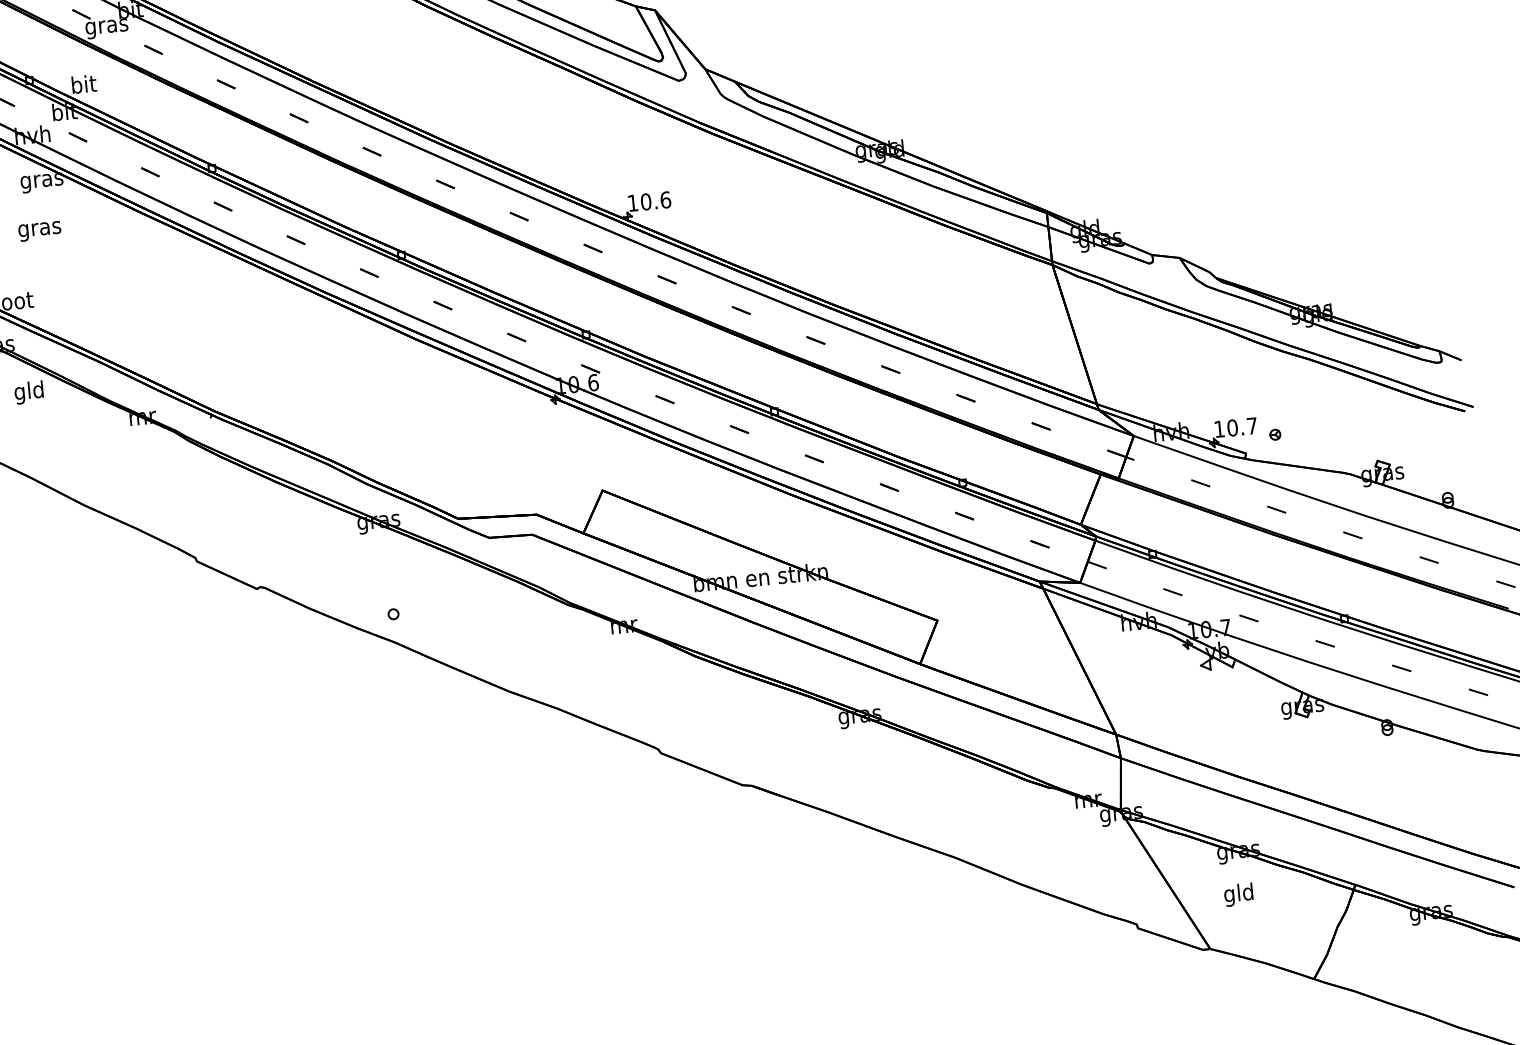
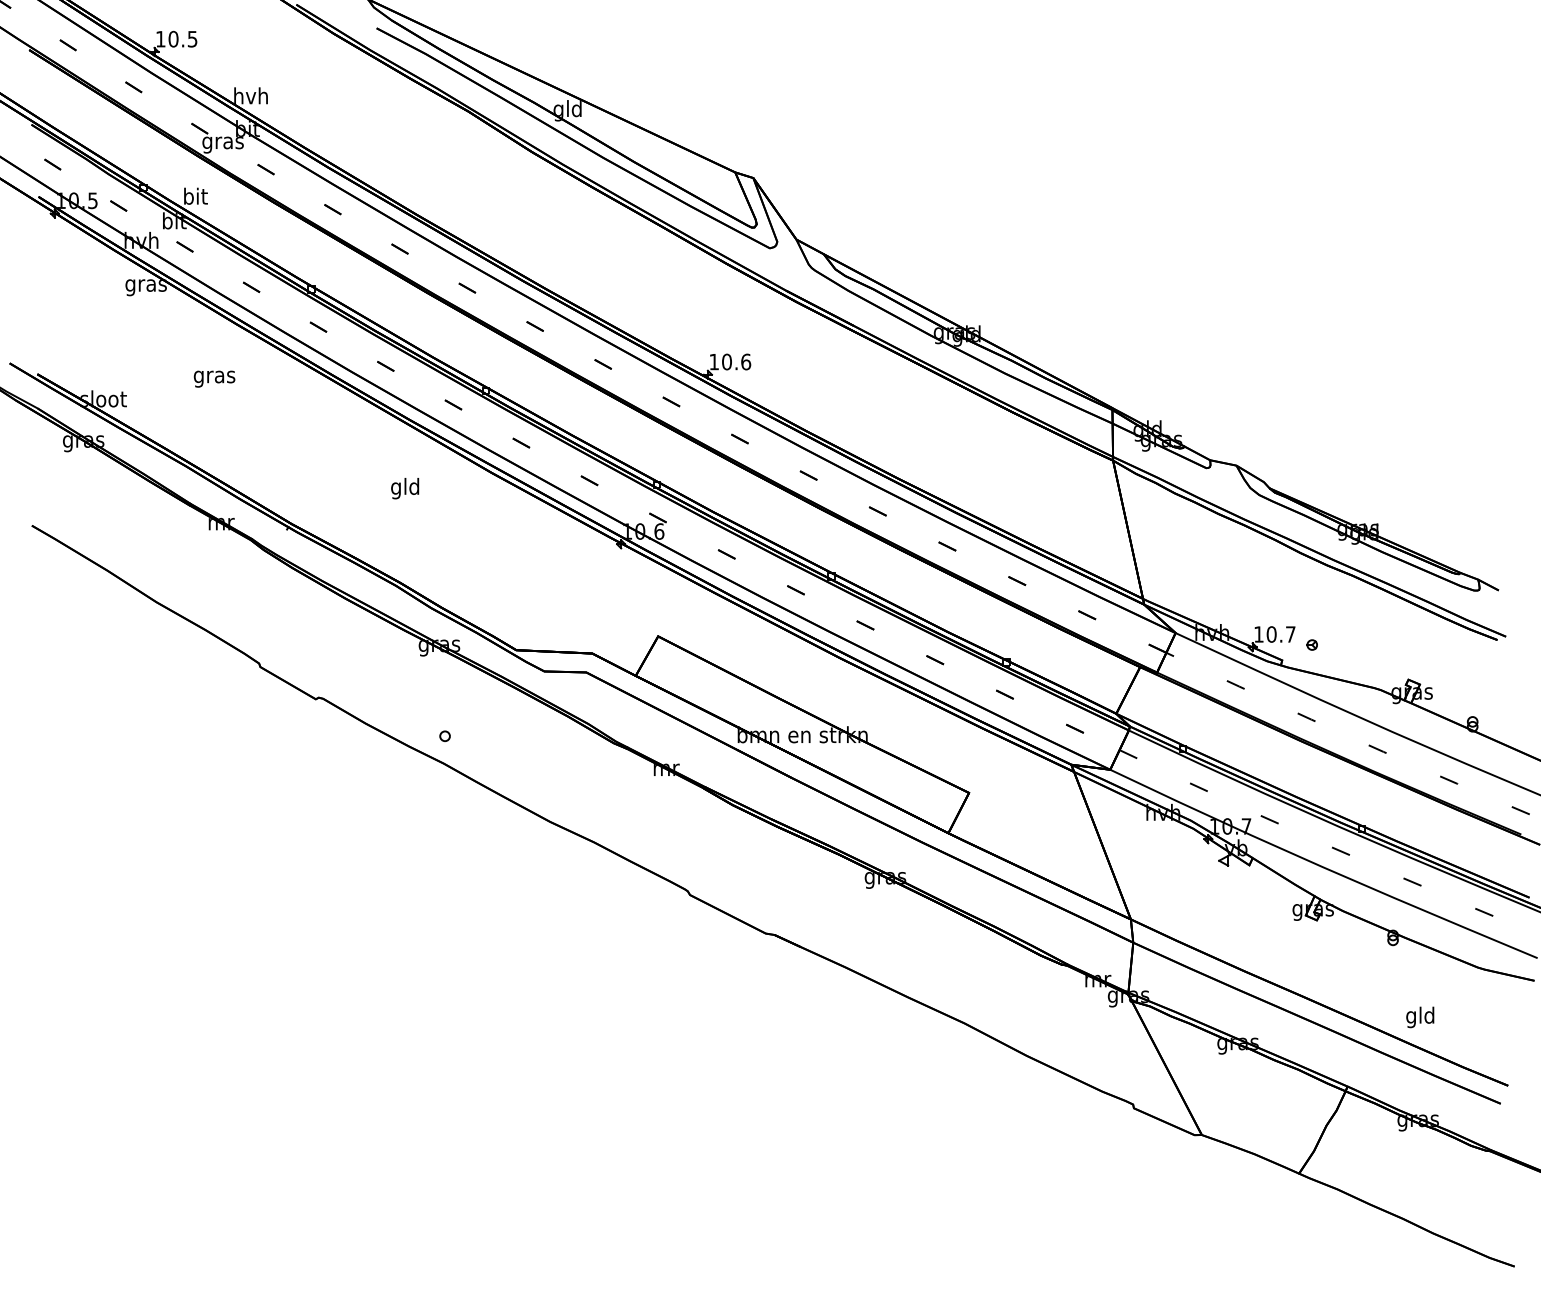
text: (39, 230) -> (214, 378), moved
text: (29, 392) -> (405, 488), moved
text: (1239, 894) -> (1420, 1017), moved

